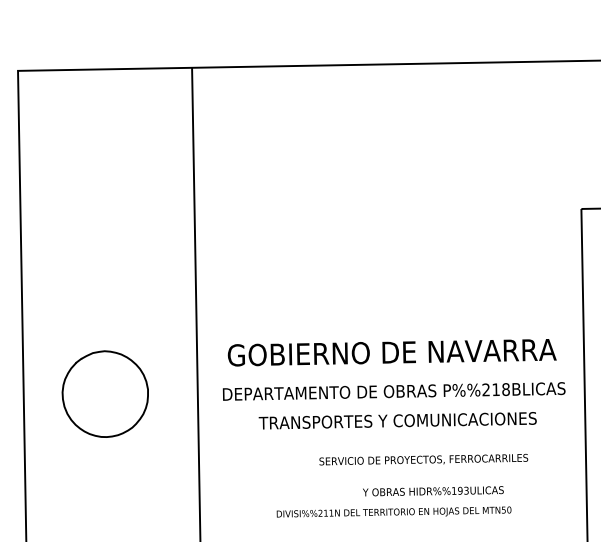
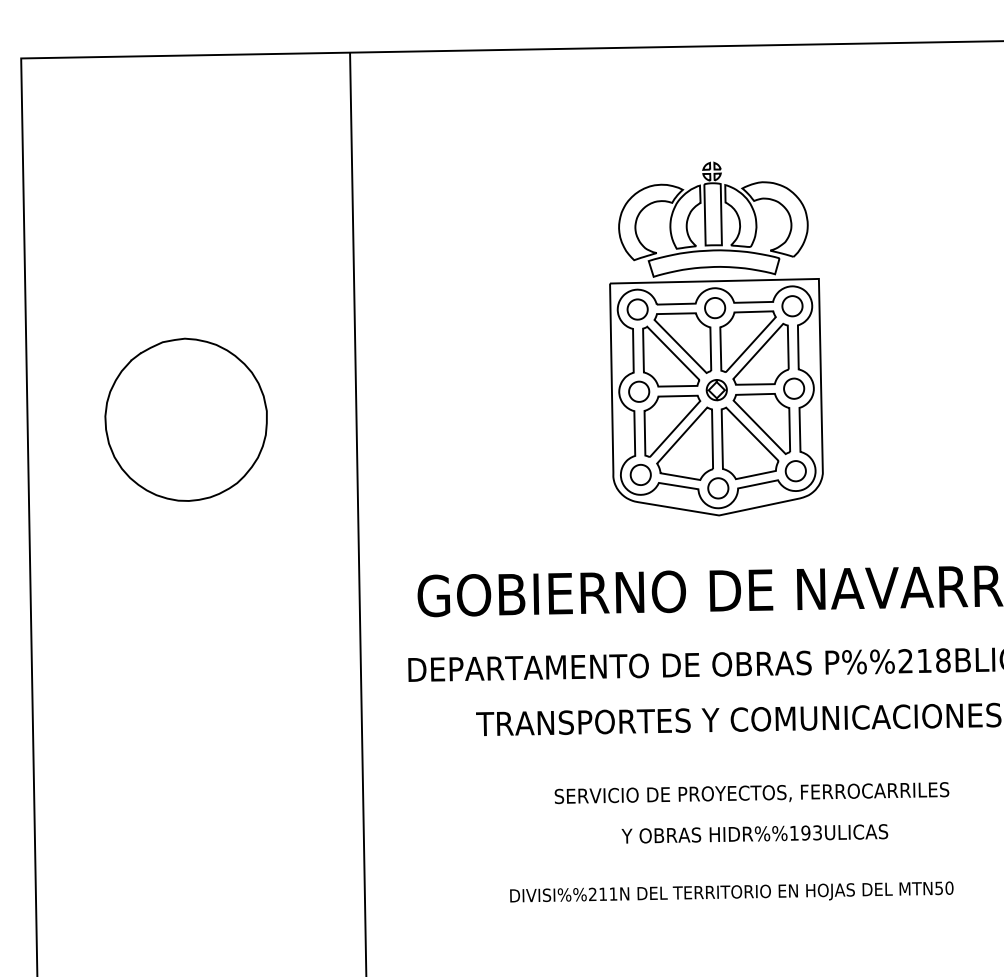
part: (385, 219) -> (715, 339), added
part: (104, 393) -> (184, 418), moved
text: (423, 459) -> (751, 792), moved
text: (433, 491) -> (755, 834), moved

